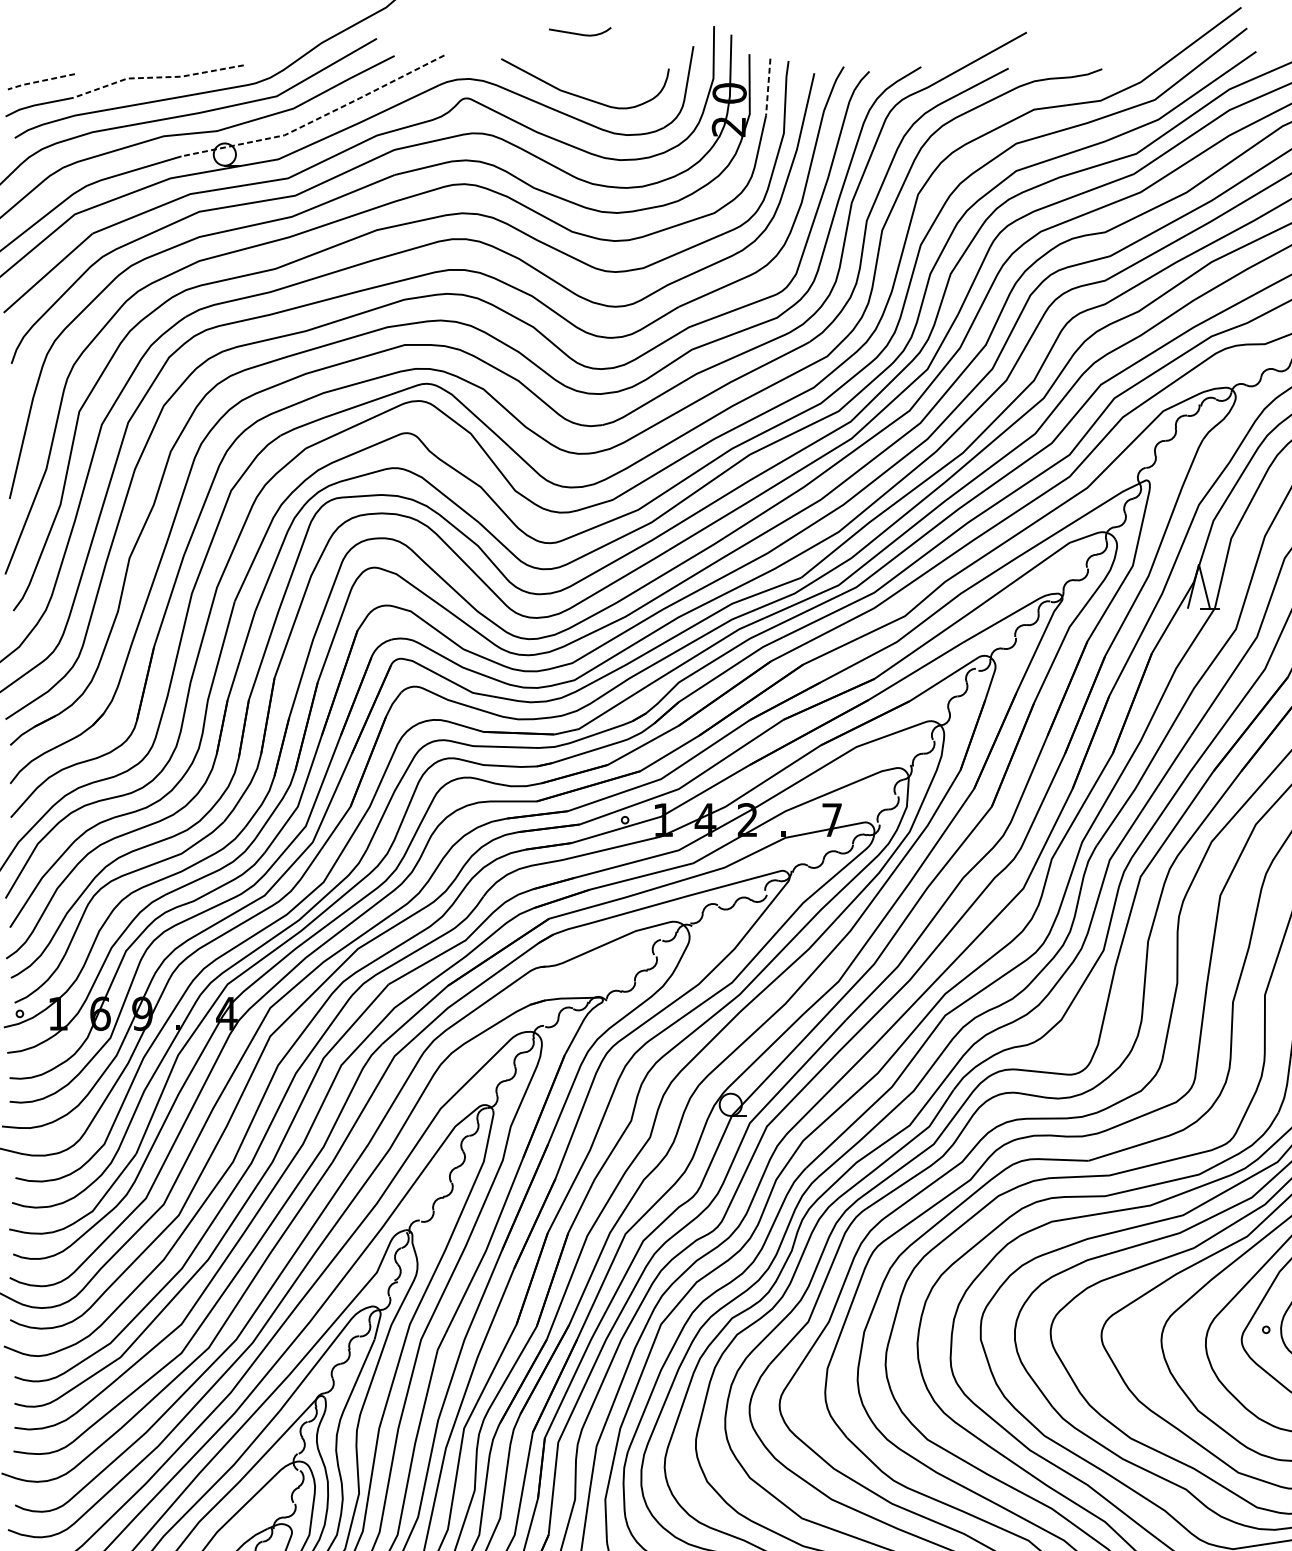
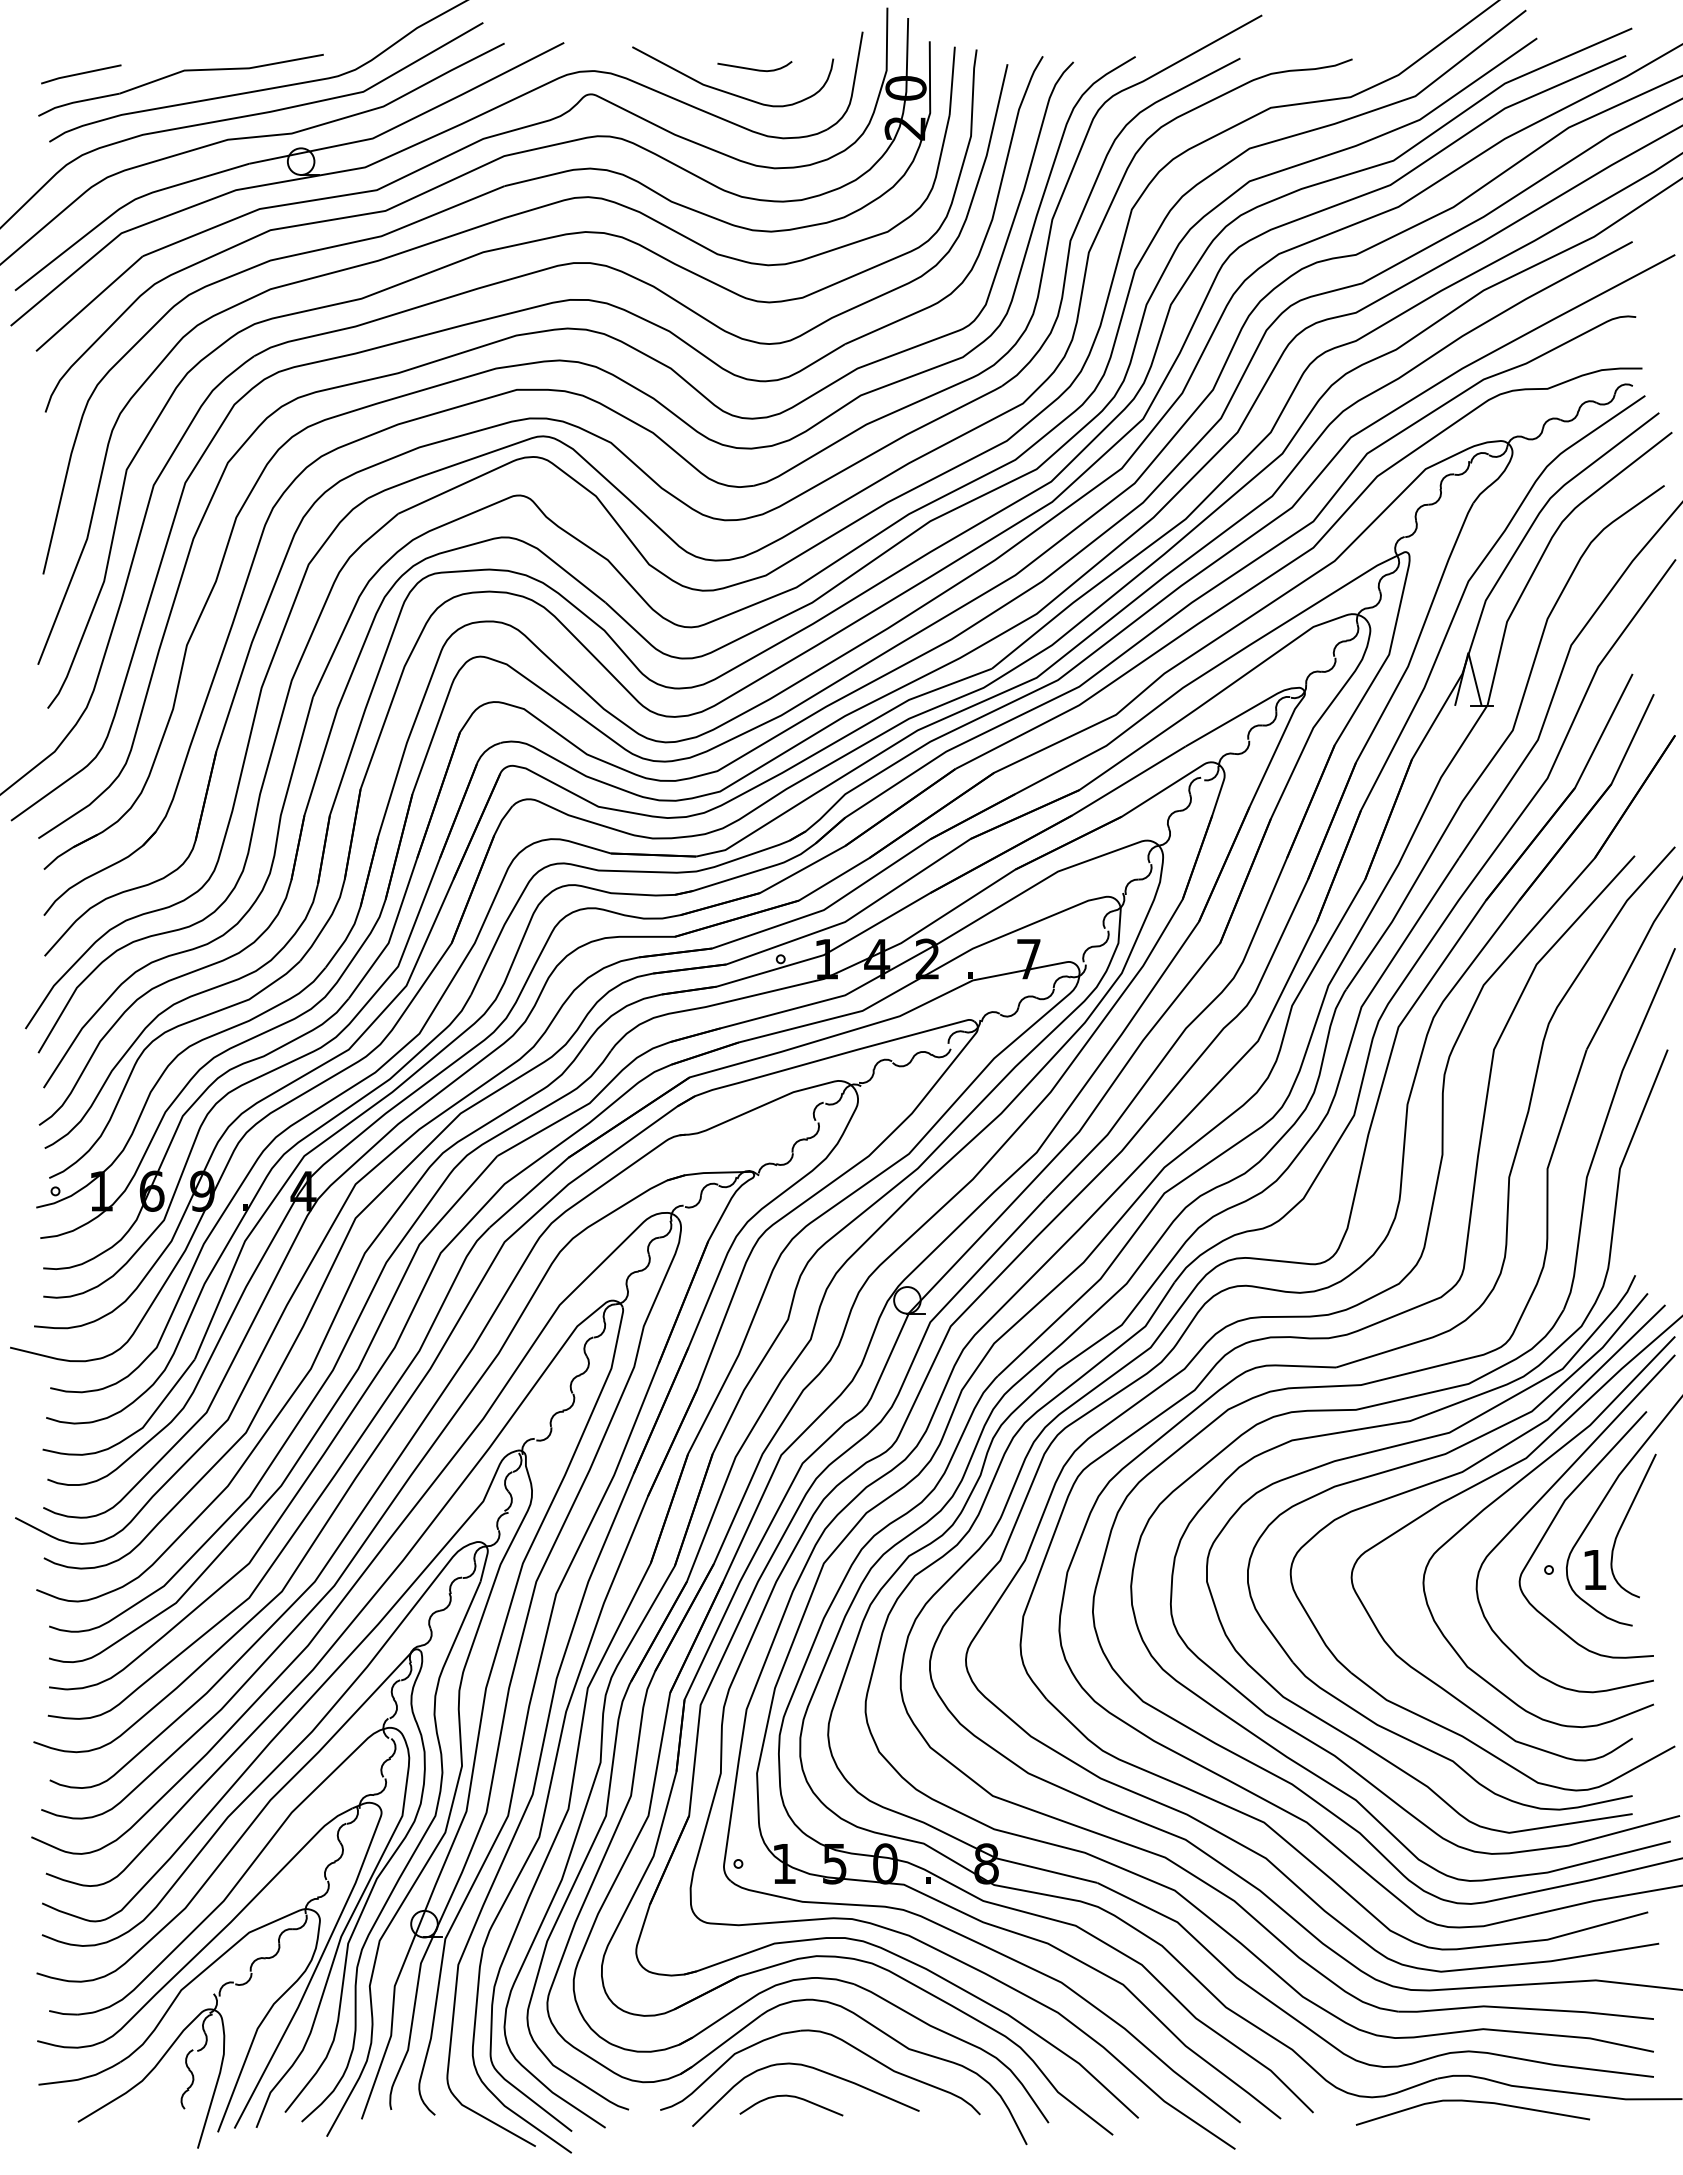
curve: (579, 33) -> (754, 68), moved
line: (157, 77) -> (220, 69), dashed -> solid
line: (40, 81) -> (80, 73), dashed -> solid
line: (768, 87) -> (952, 81), dashed -> solid
line: (317, 119) -> (412, 119), dashed -> solid

